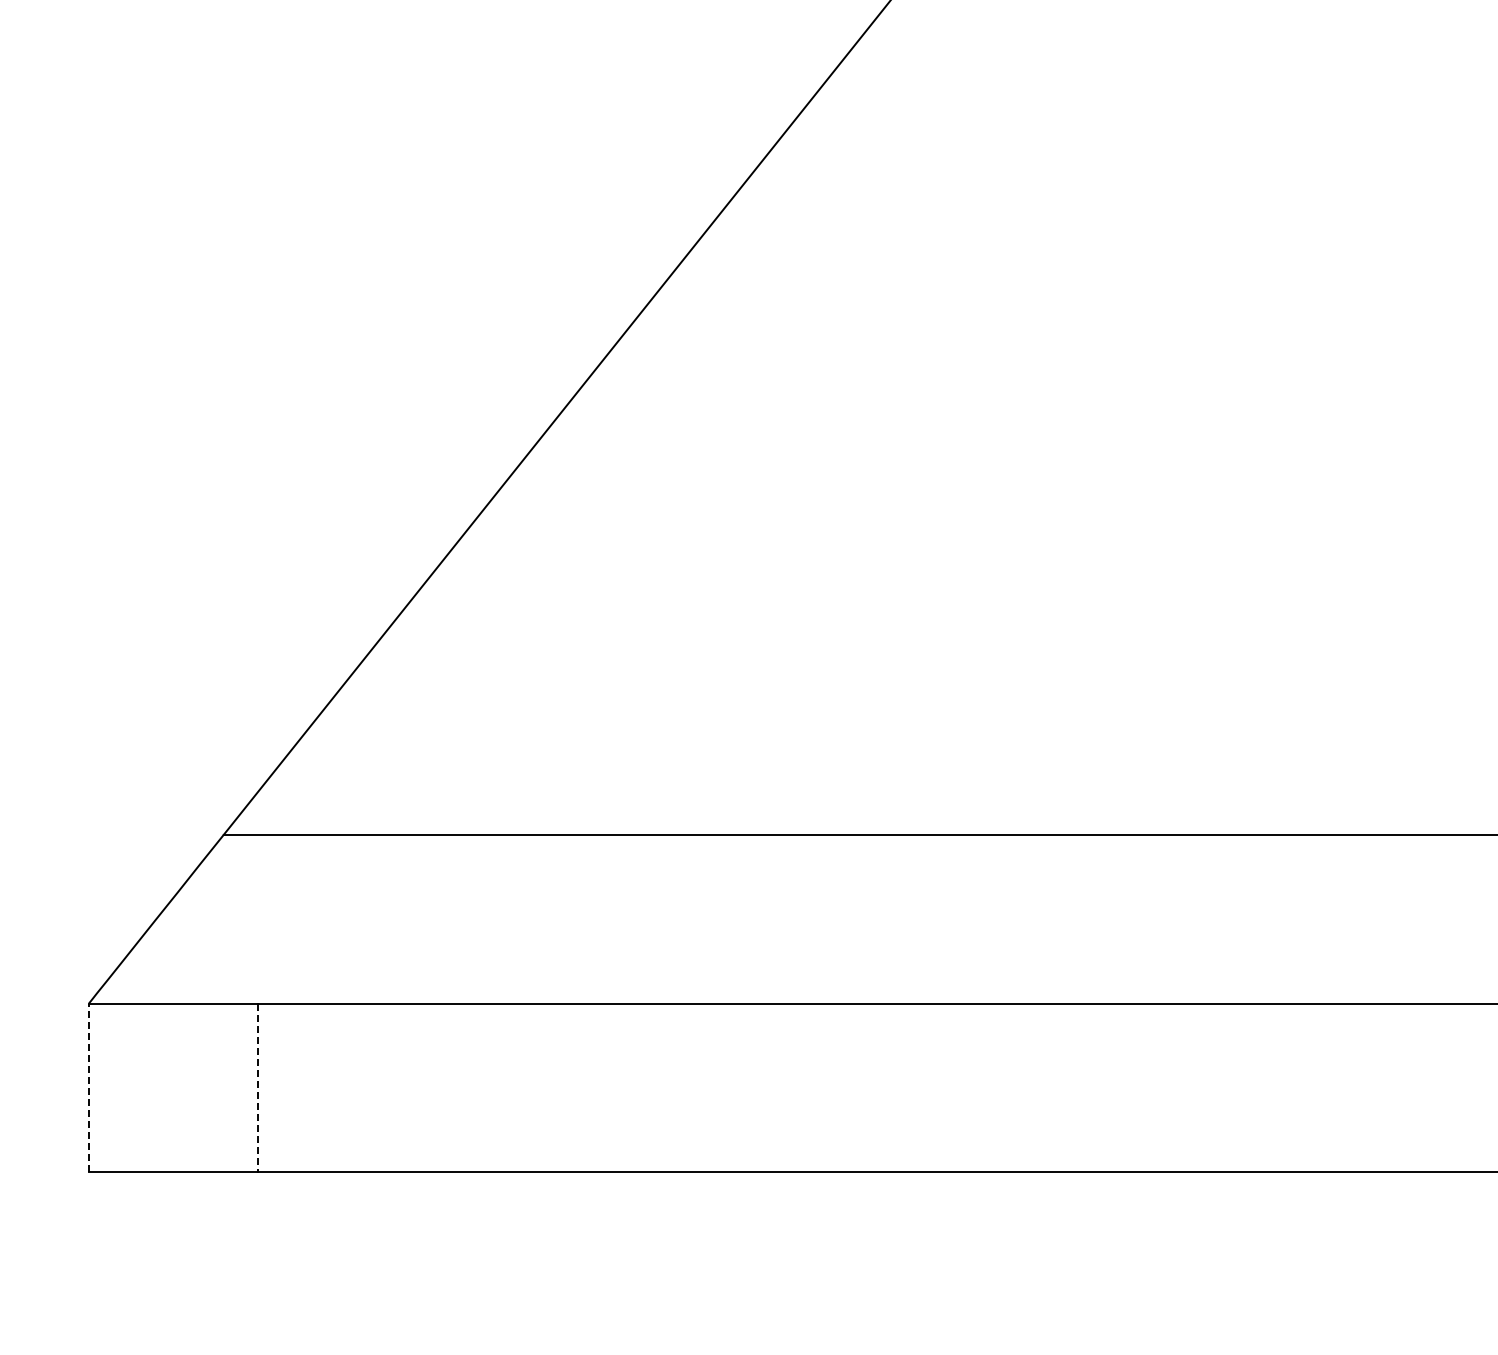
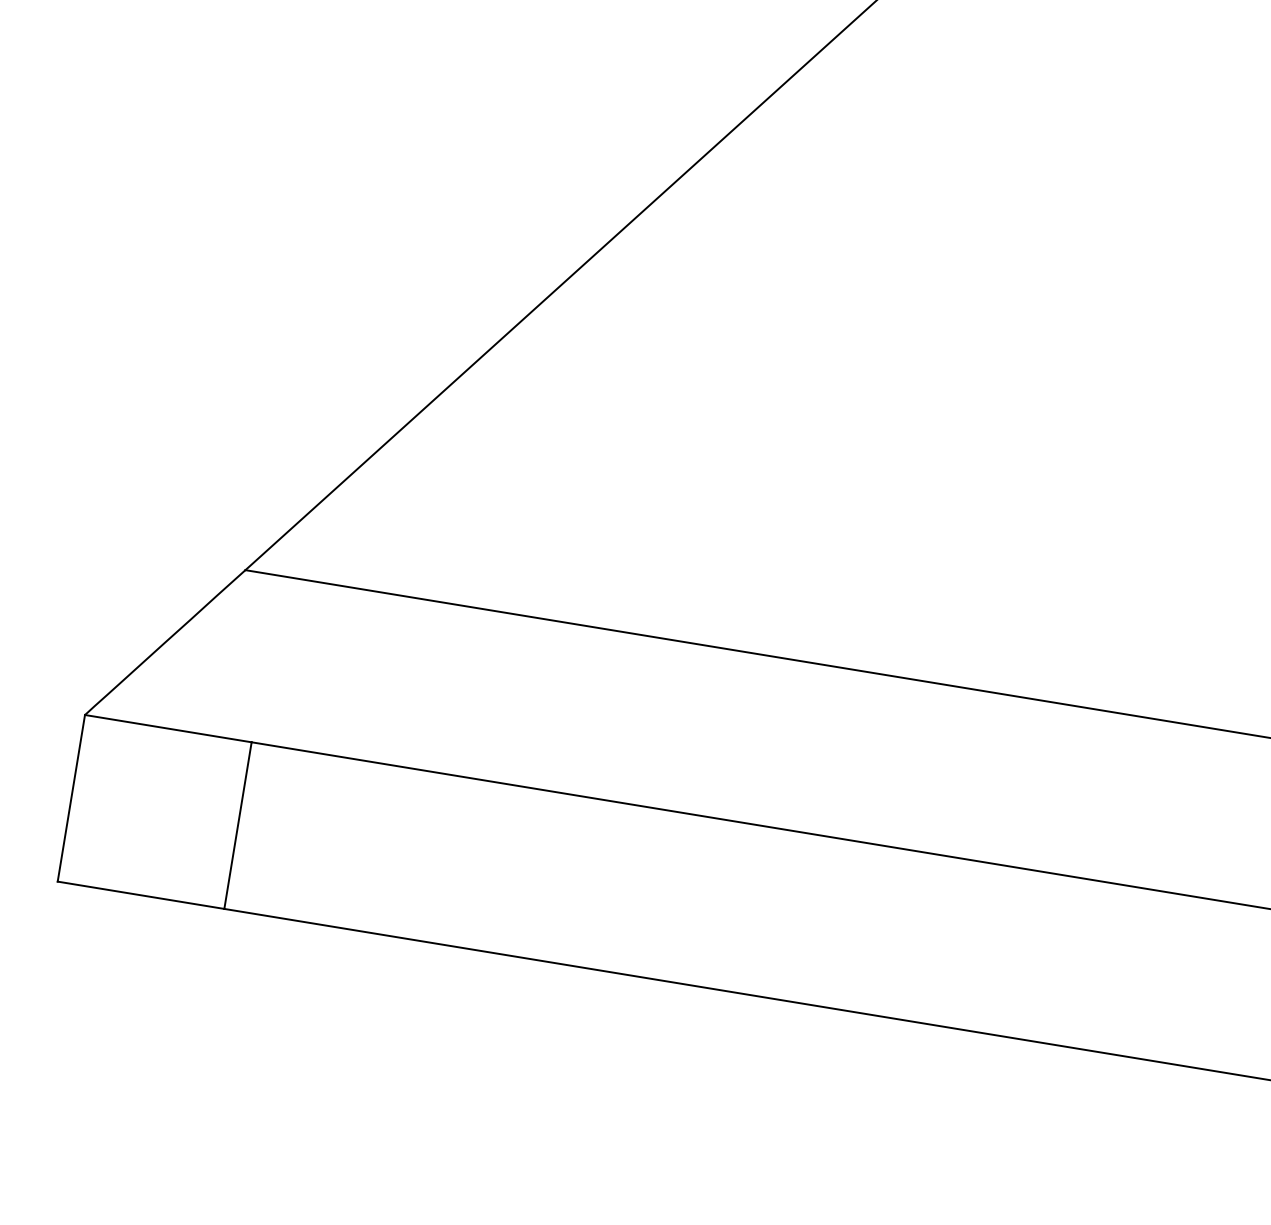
line: (88, 1087) -> (71, 797), dashed -> solid
line: (257, 1088) -> (237, 826), dashed -> solid

